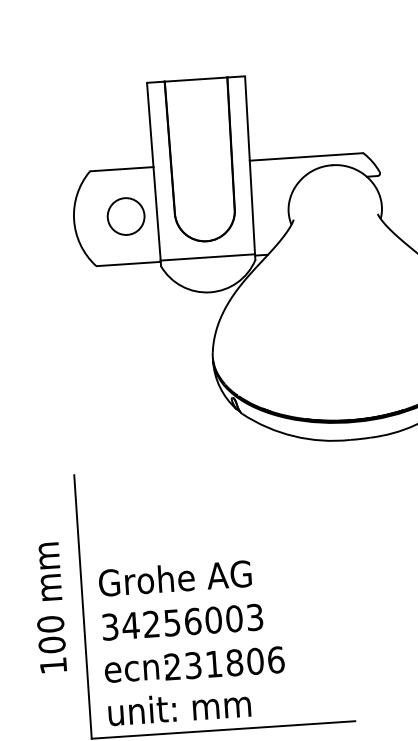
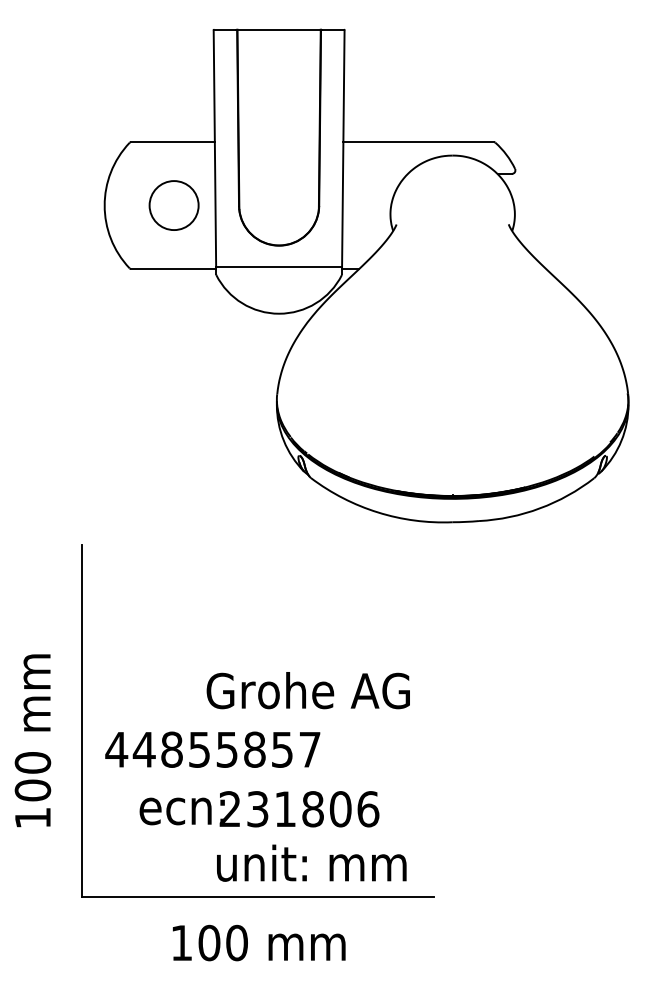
text: (174, 578) -> (307, 690), moved
text: (49, 607) -> (32, 740), moved
text: (181, 622) -> (212, 749), 34256003 -> 44855857
text: (194, 665) -> (259, 809), moved
text: (179, 707) -> (311, 862), moved

